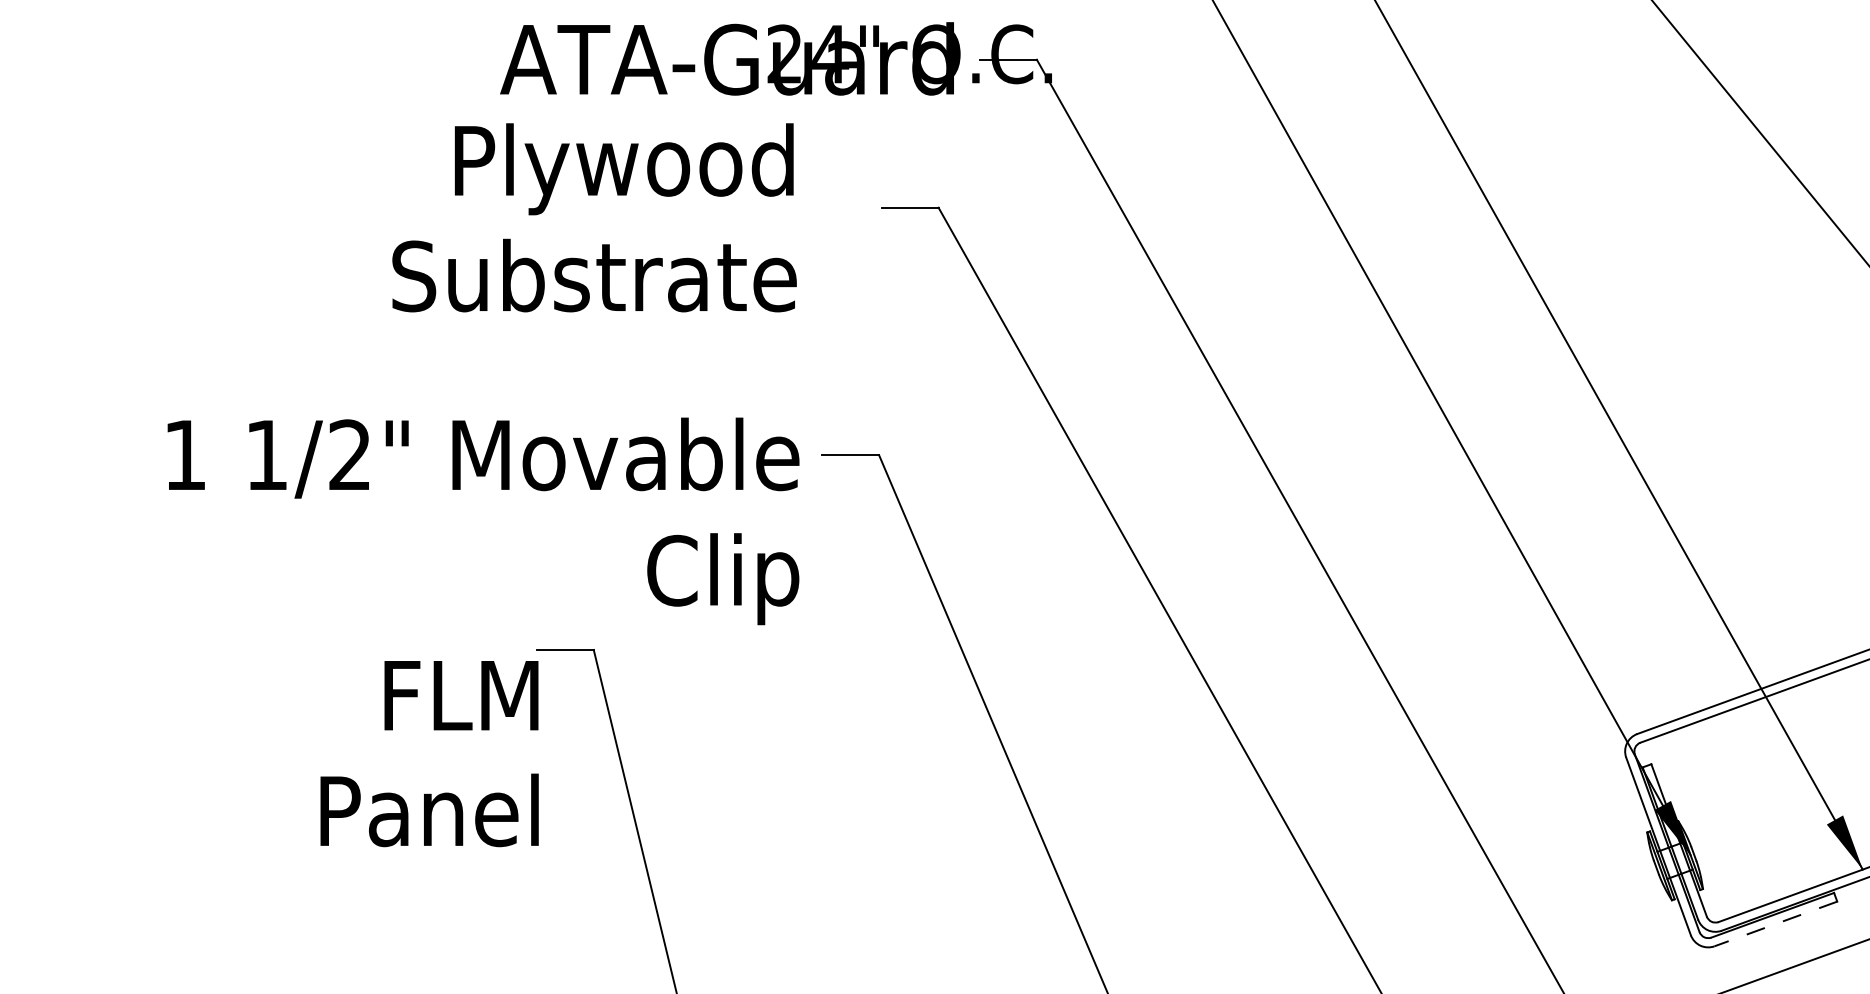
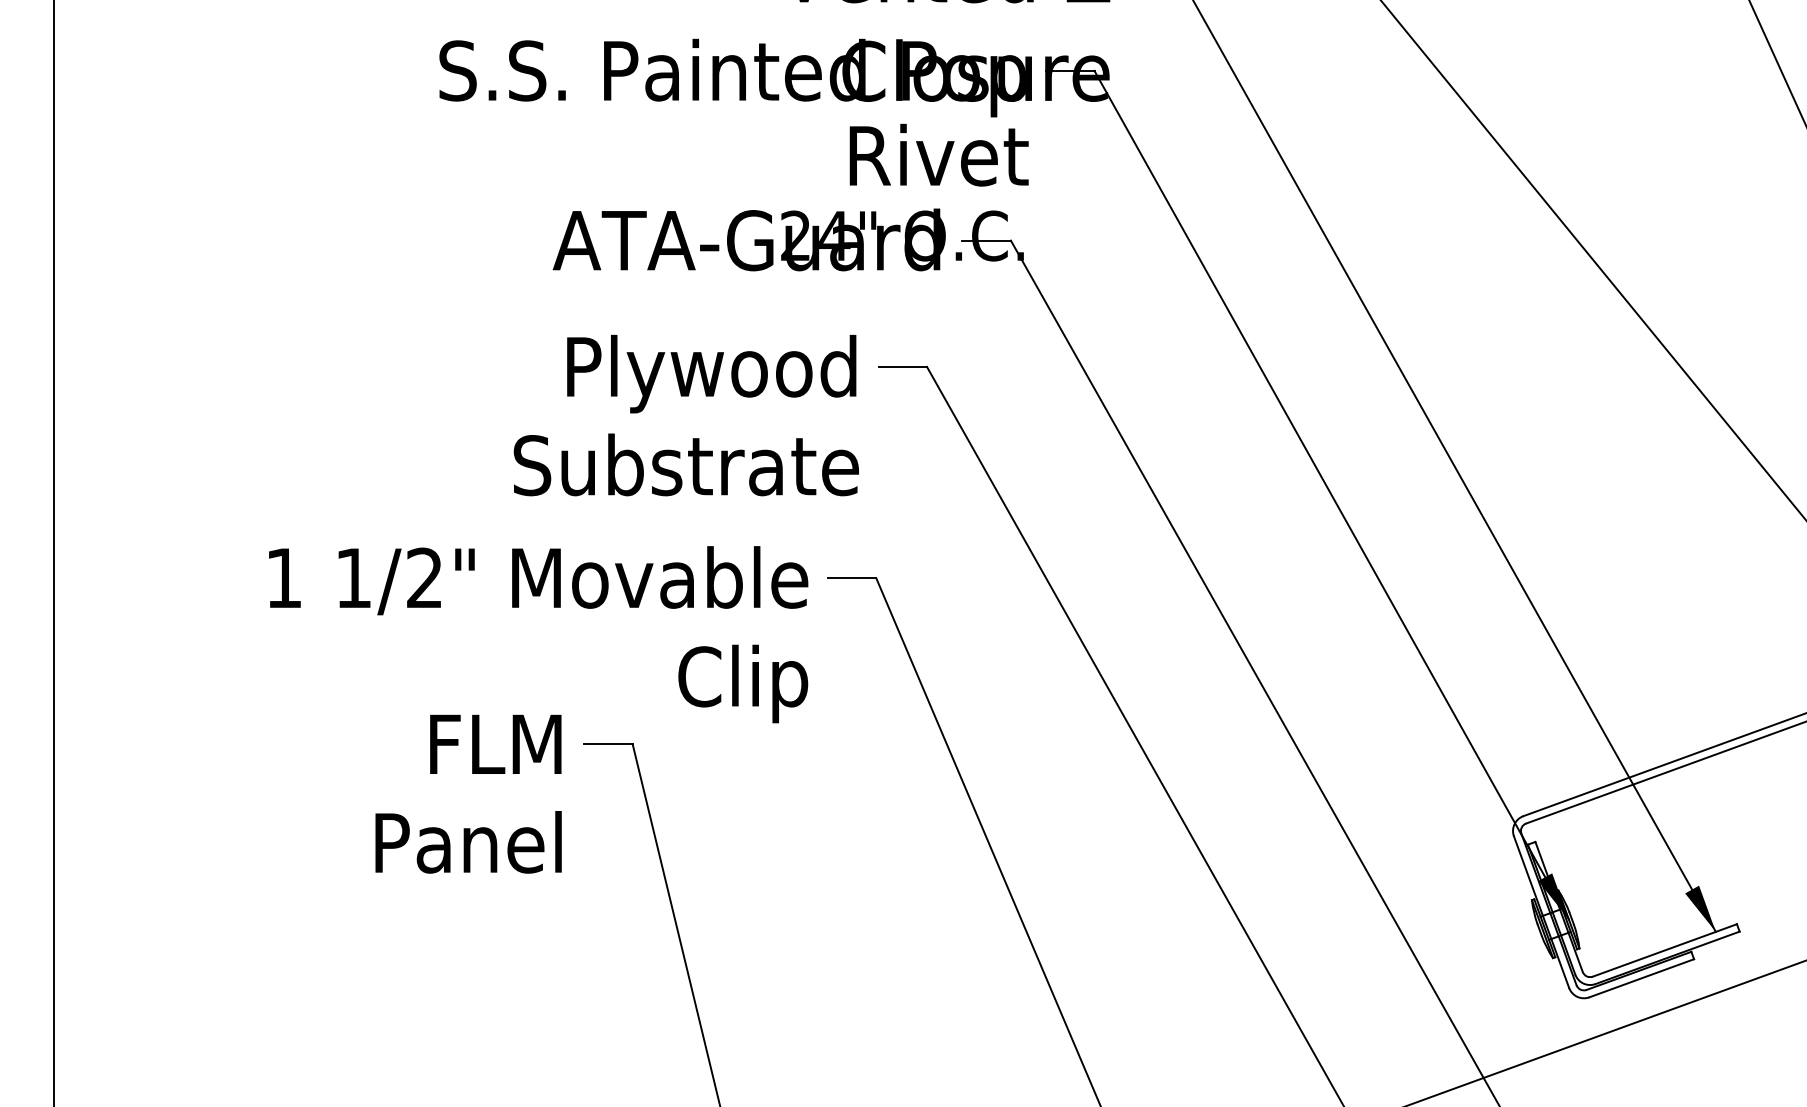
text: (593, 217) -> (685, 415), moved
text: (429, 753) -> (468, 793), moved
line: (1775, 924) -> (1641, 978), dashed -> solid

